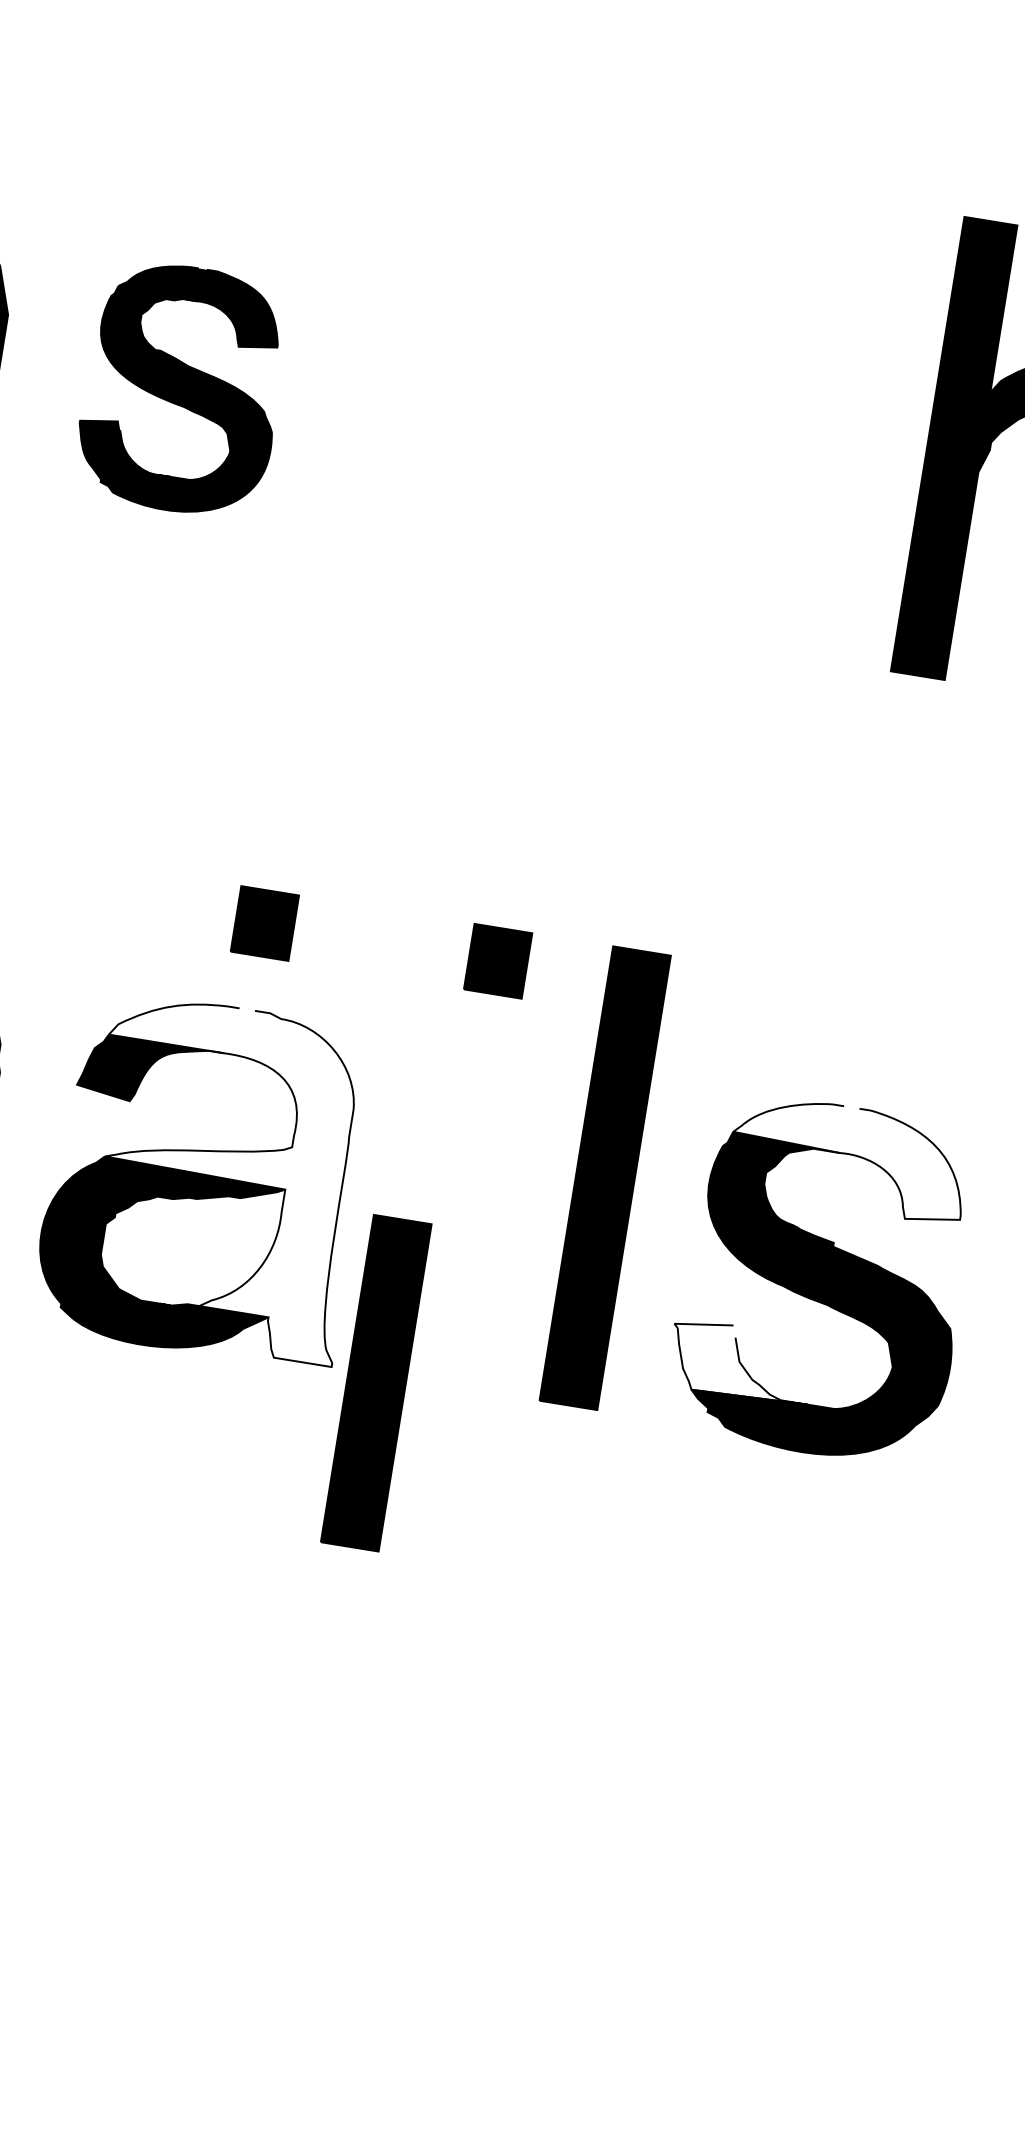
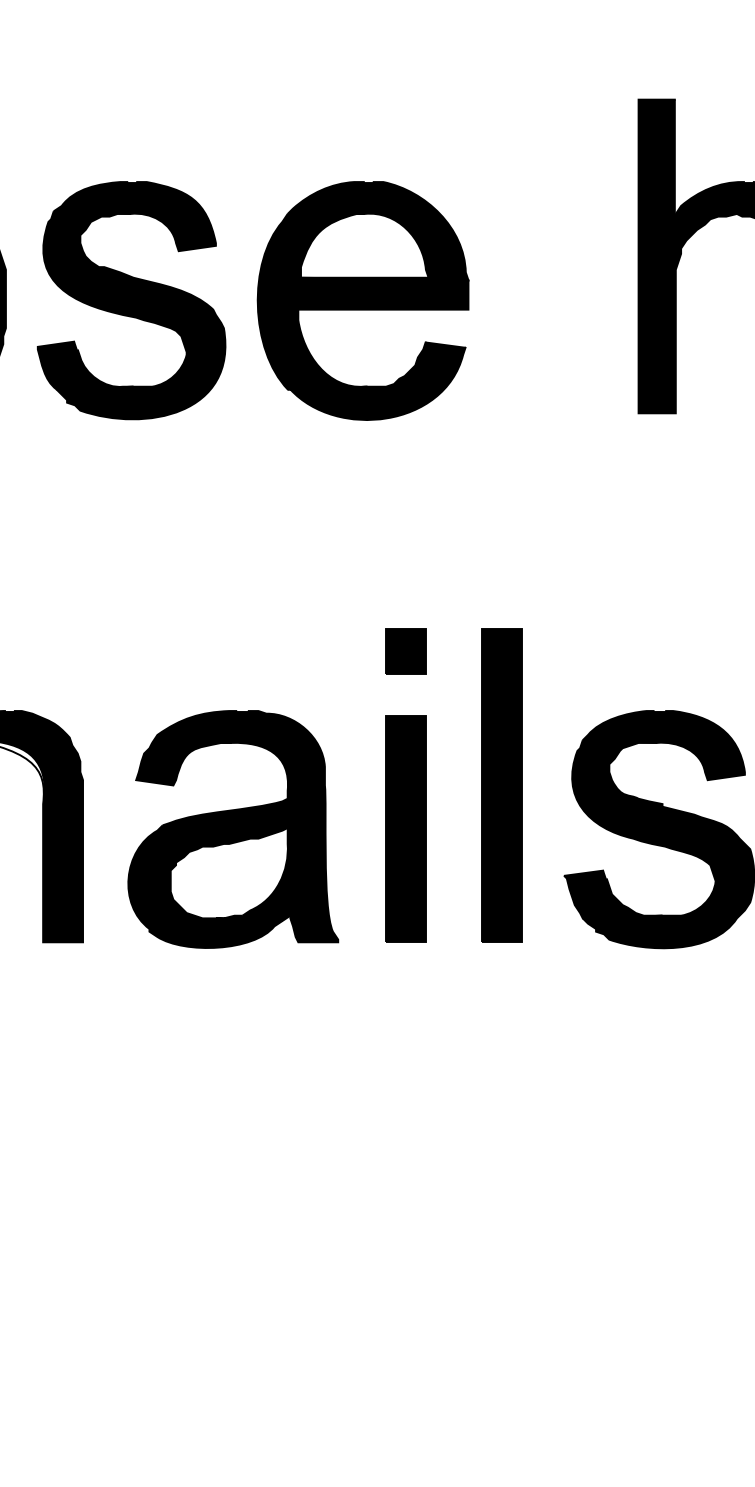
part: (182, 388) -> (131, 300), size x1.43
part: (517, 443) -> (362, 300), added
part: (264, 923) -> (244, 651), removed
fill: (849, 1158) -> (663, 745), added
fill: (224, 1177) -> (245, 826), added
fill: (741, 1362) -> (613, 894), added
part: (375, 1381) -> (405, 828), moved

